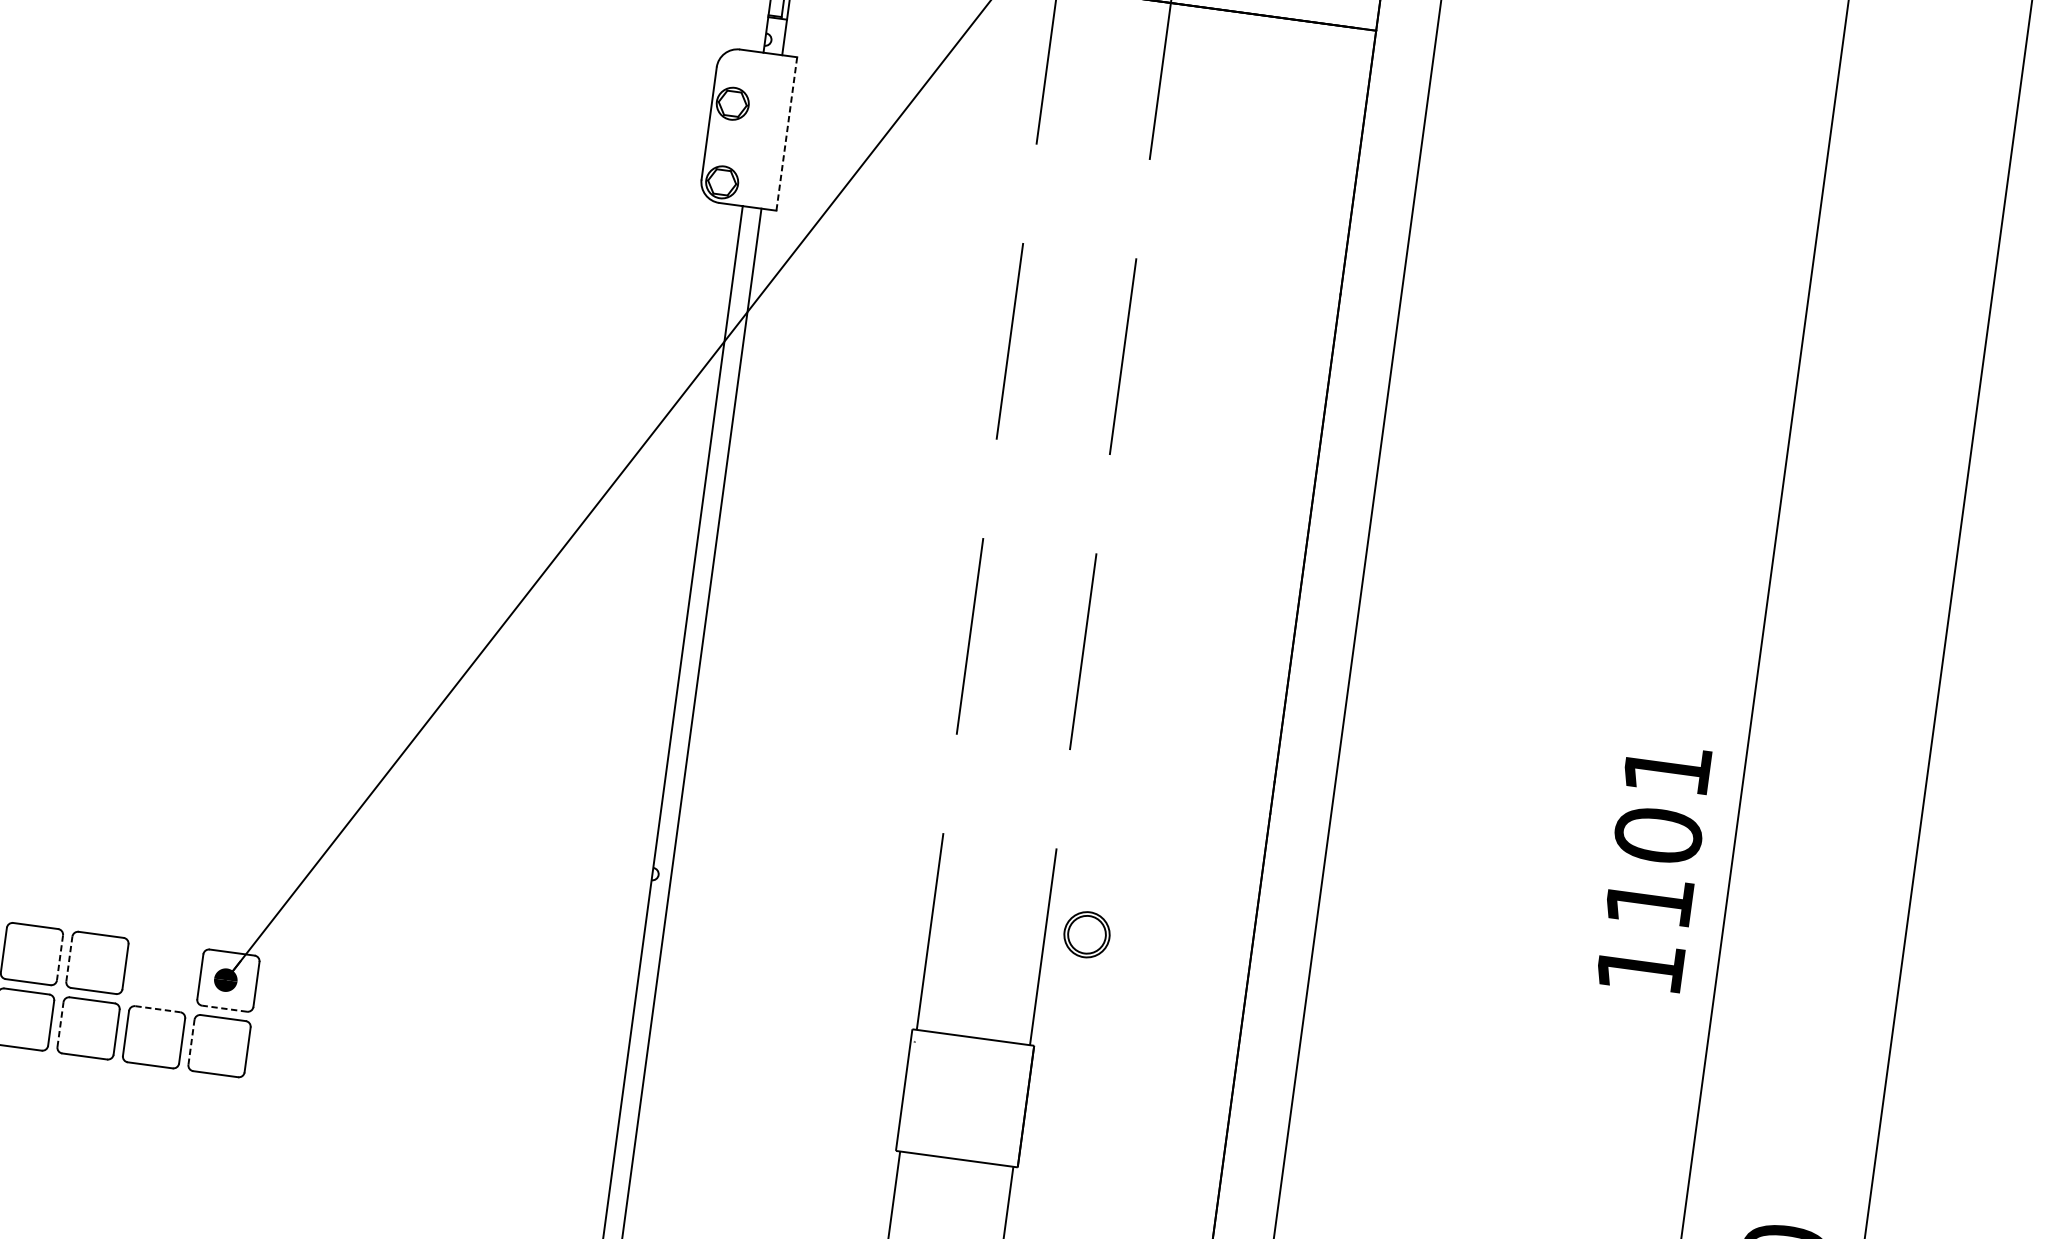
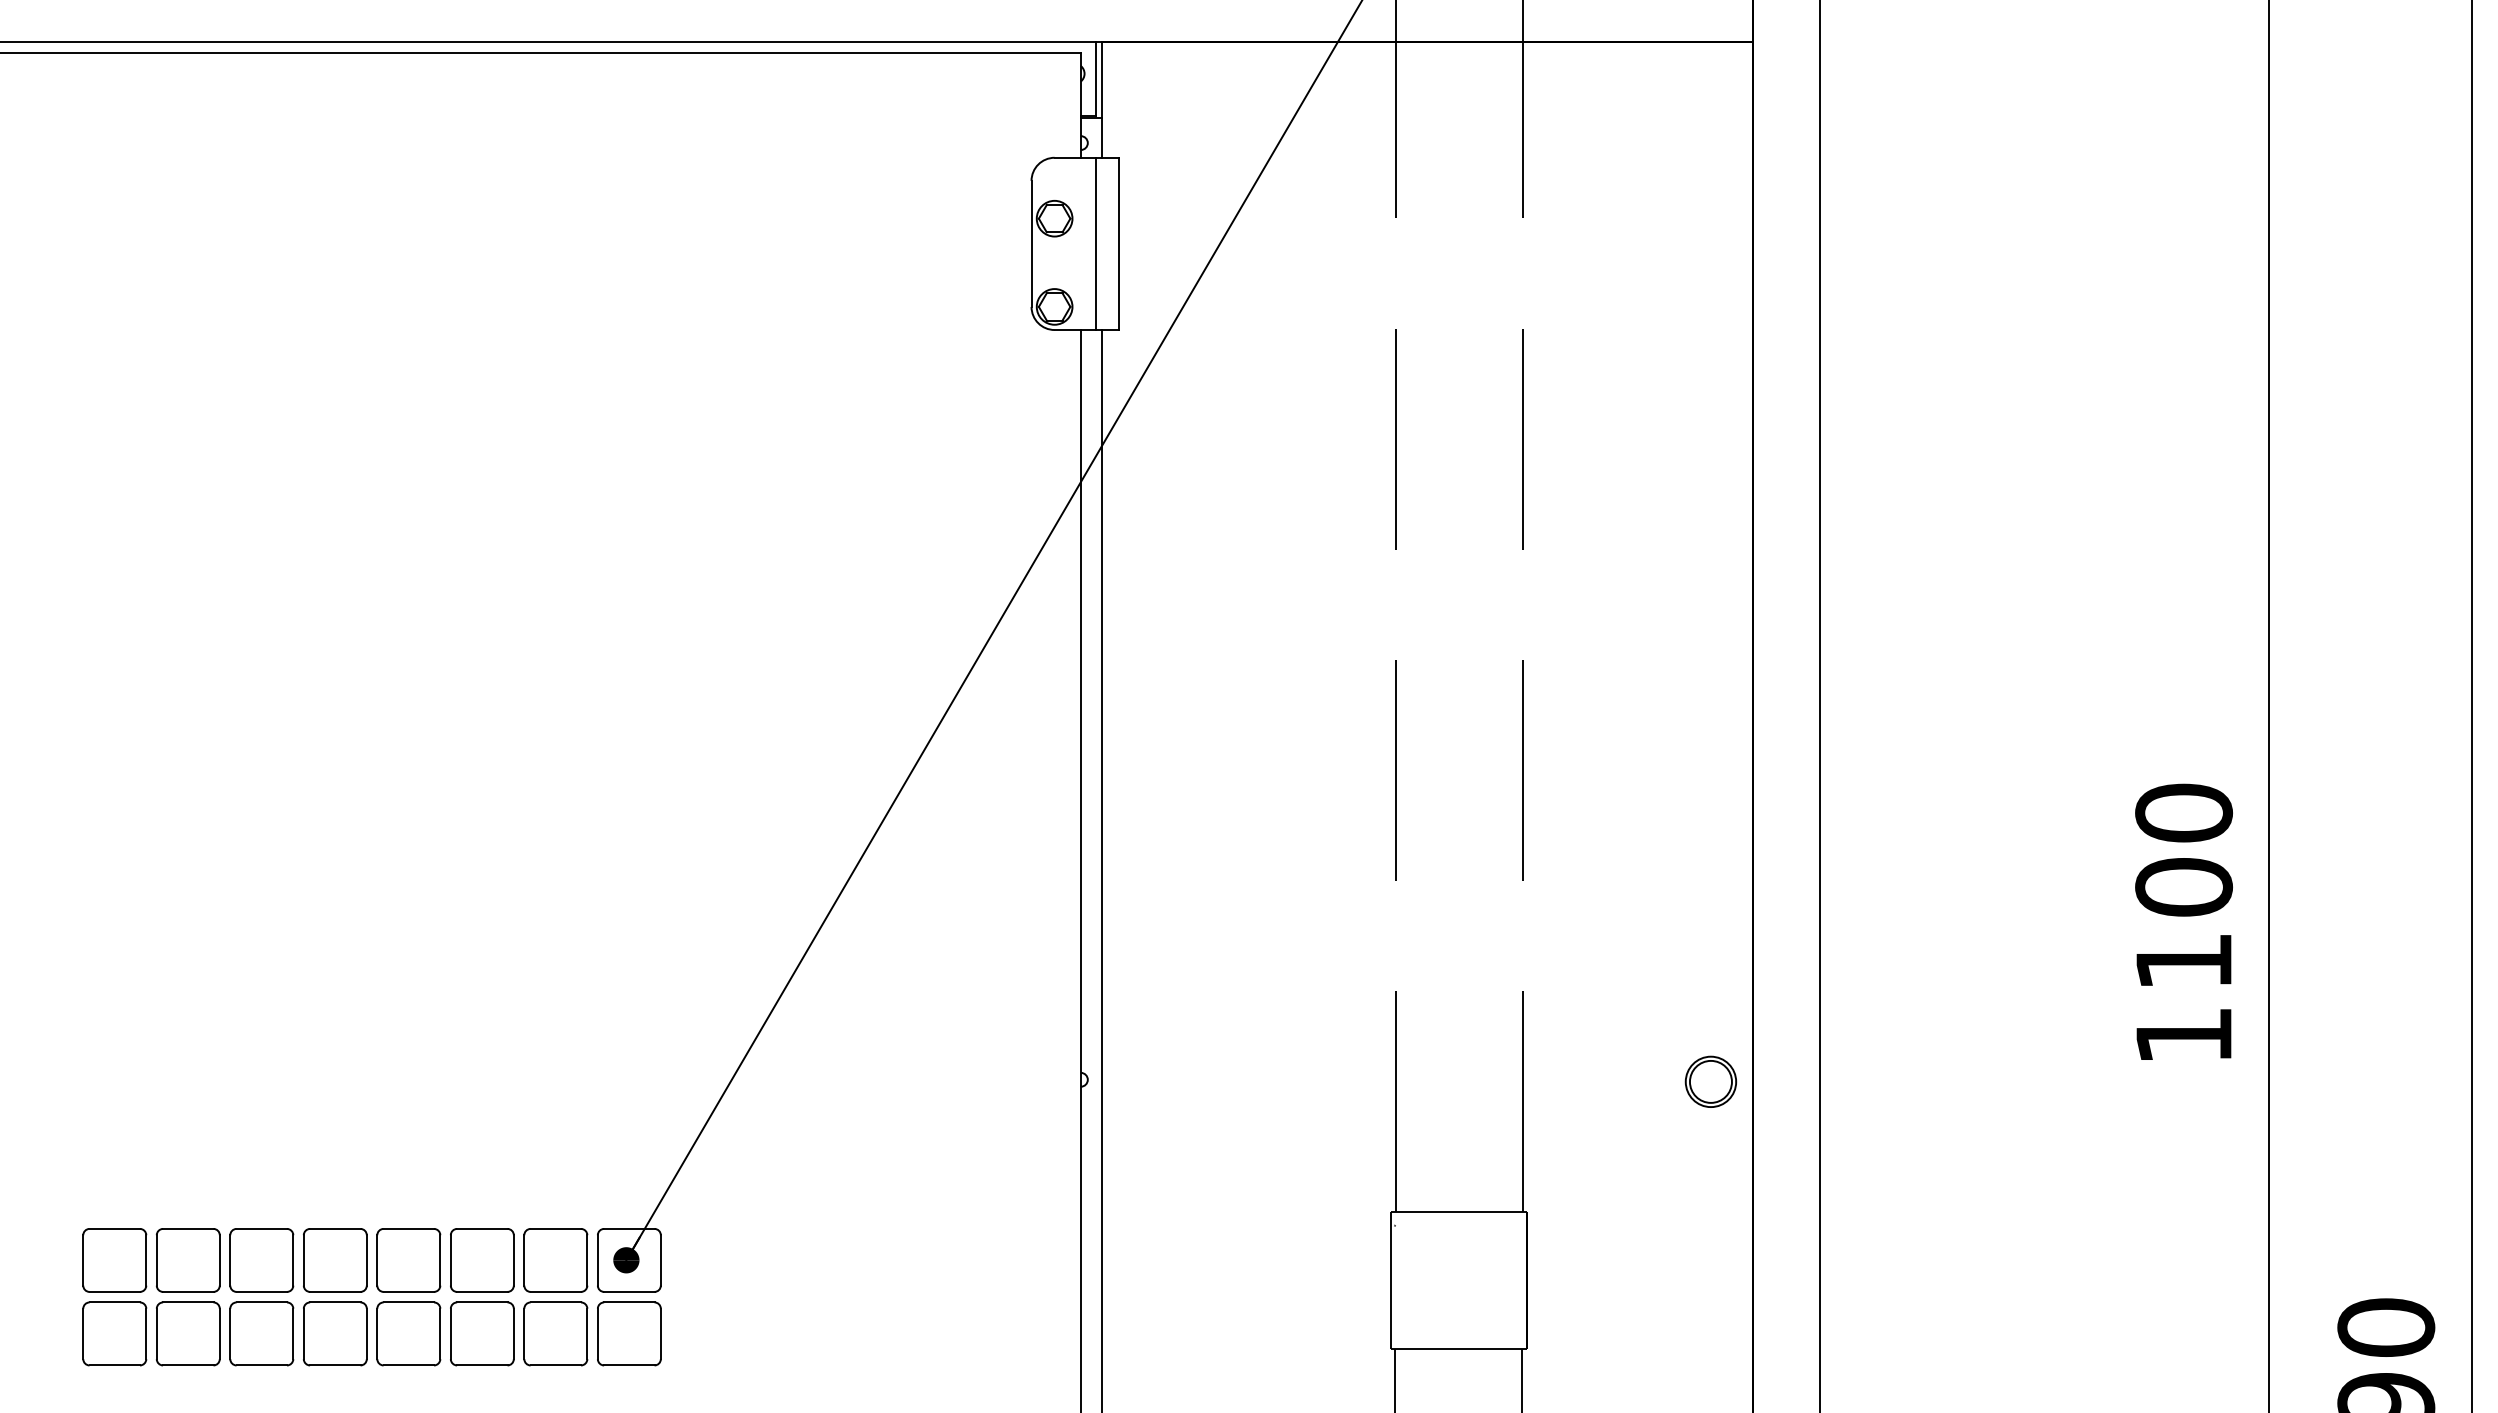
line: (766, 130) -> (1095, 243), added
line: (786, 134) -> (1118, 244), dashed -> solid
text: (1666, 768) -> (2183, 812), 1101 -> 1100
part: (1086, 934) -> (1710, 1081), moved
line: (60, 957) -> (440, 1260), dashed -> solid
line: (69, 958) -> (450, 1259), dashed -> solid
part: (162, 971) -> (555, 1260), added
line: (223, 1008) -> (628, 1291), dashed -> solid
line: (158, 1009) -> (556, 1302), dashed -> solid
line: (60, 1024) -> (450, 1333), dashed -> solid
line: (191, 1041) -> (597, 1333), dashed -> solid

